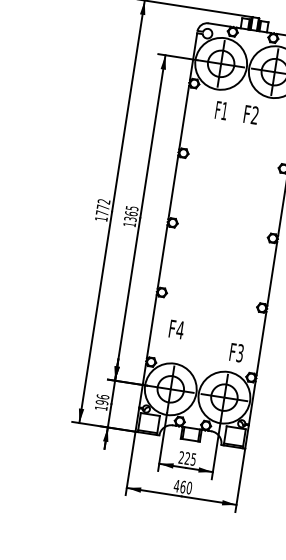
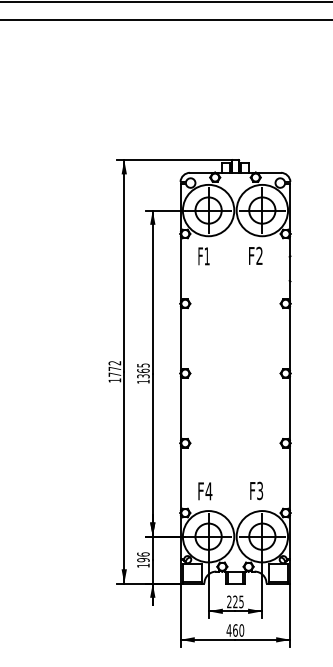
text: (220, 110) -> (203, 256), moved
text: (251, 114) -> (255, 255), moved
text: (176, 329) -> (205, 491), moved
text: (236, 352) -> (256, 490), moved

